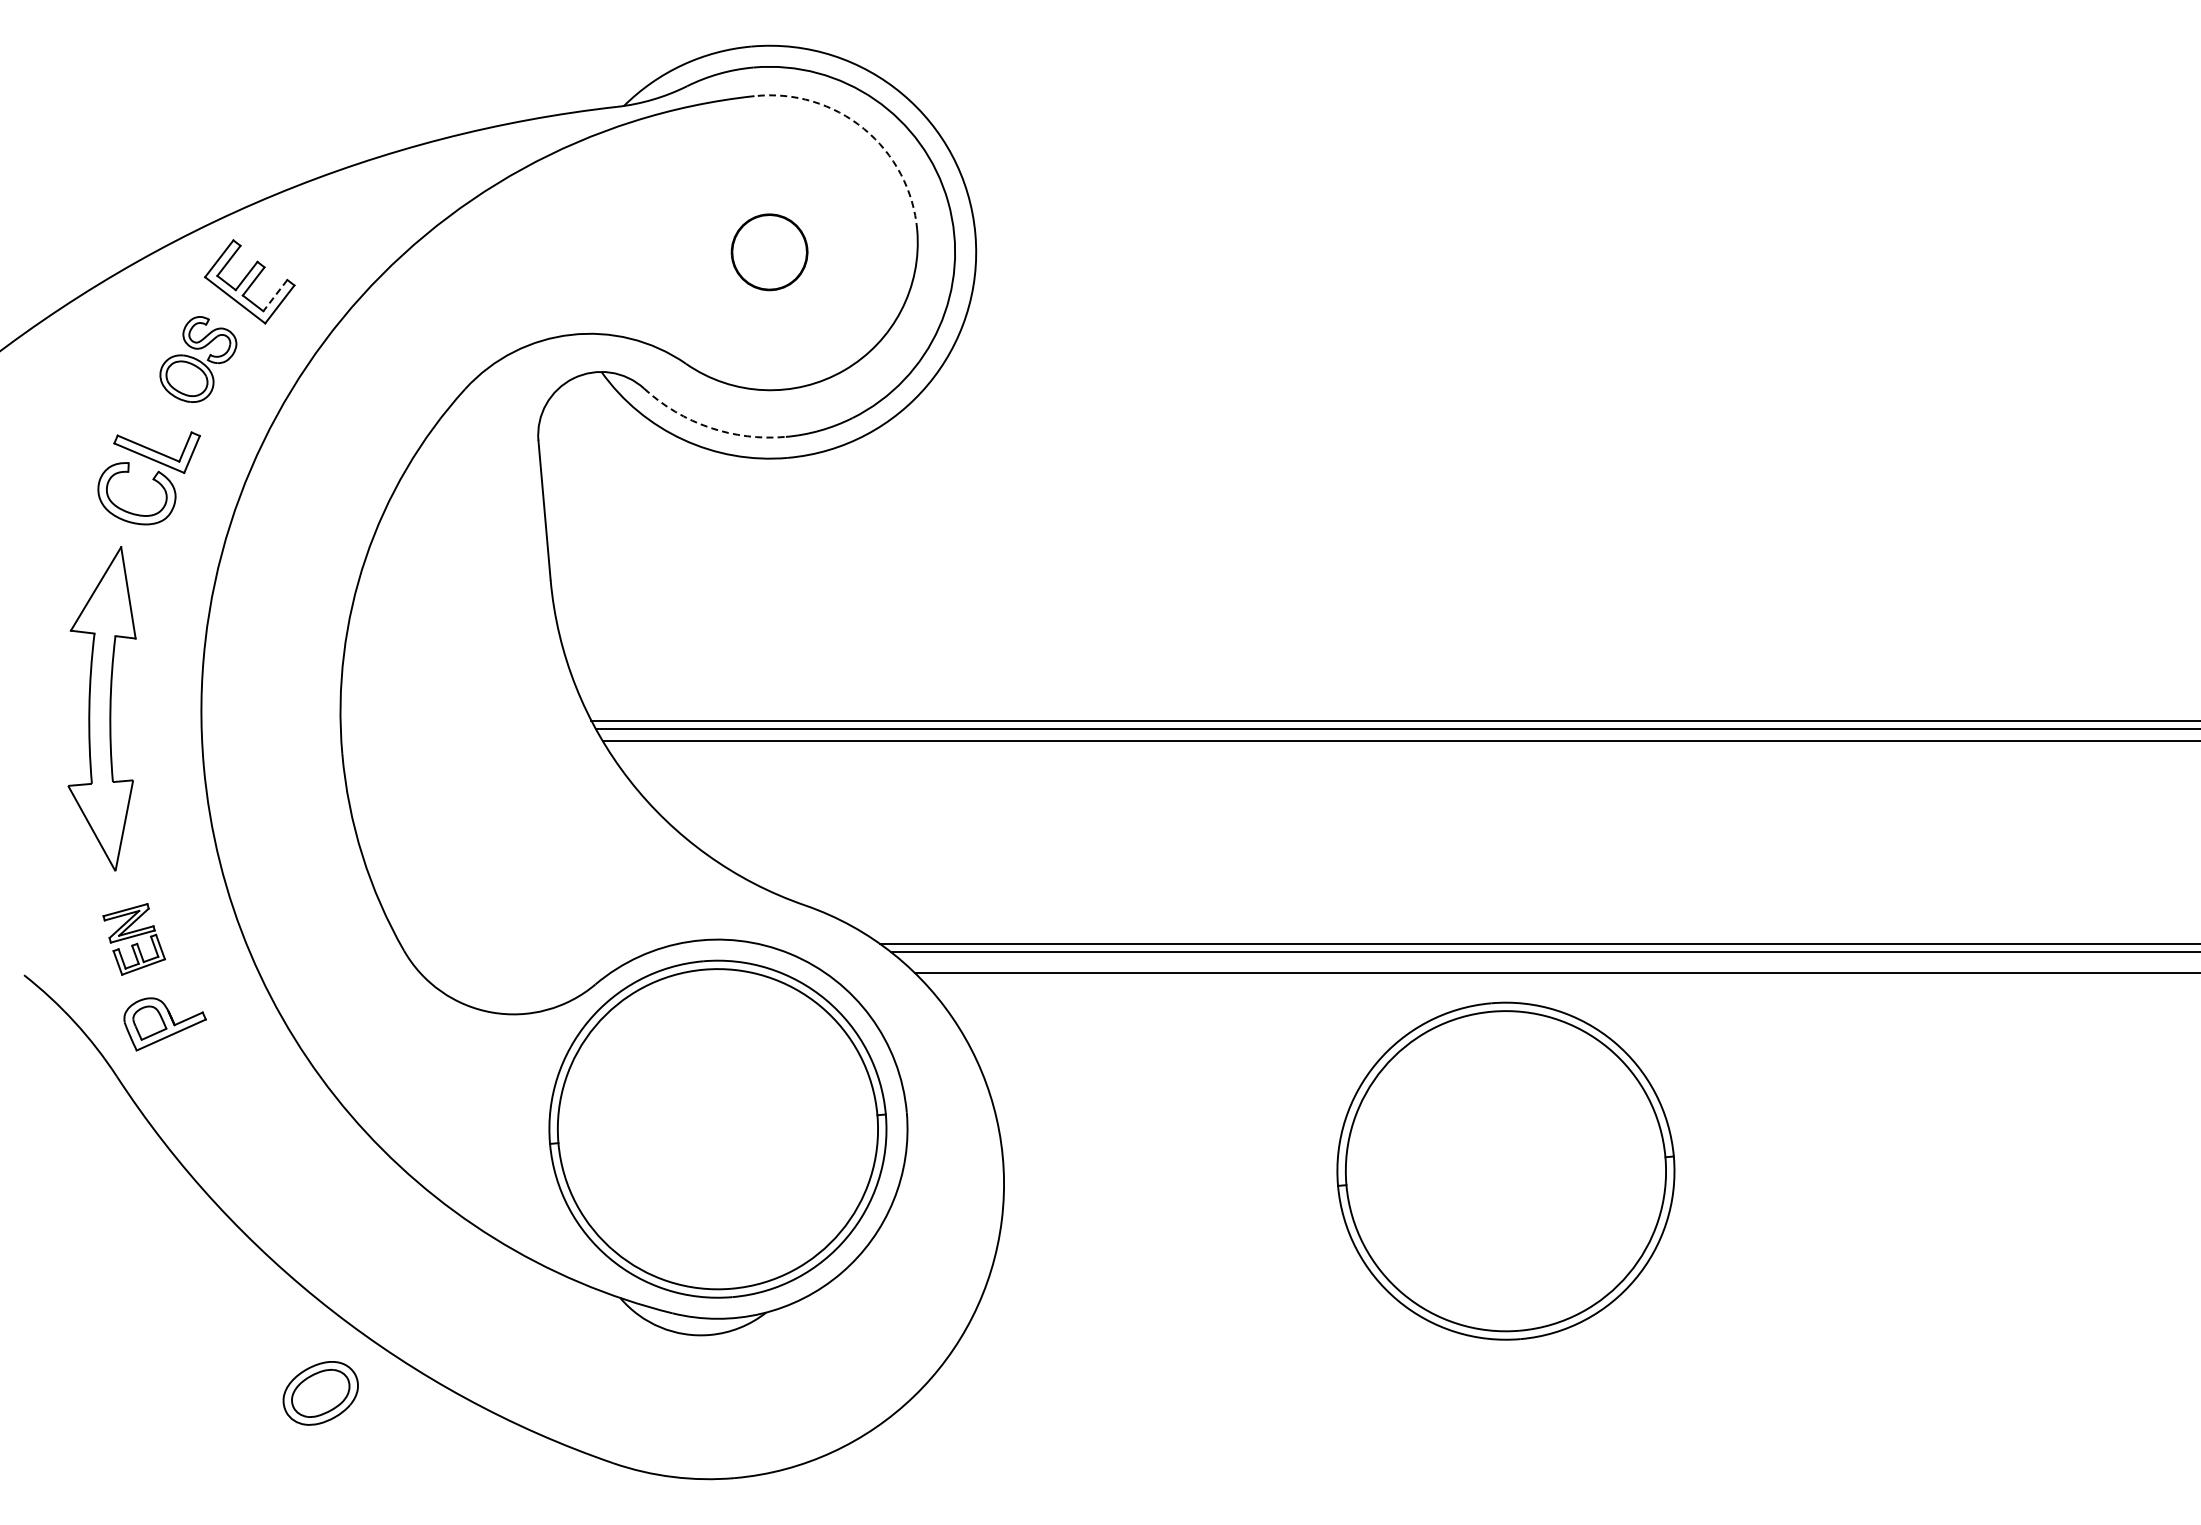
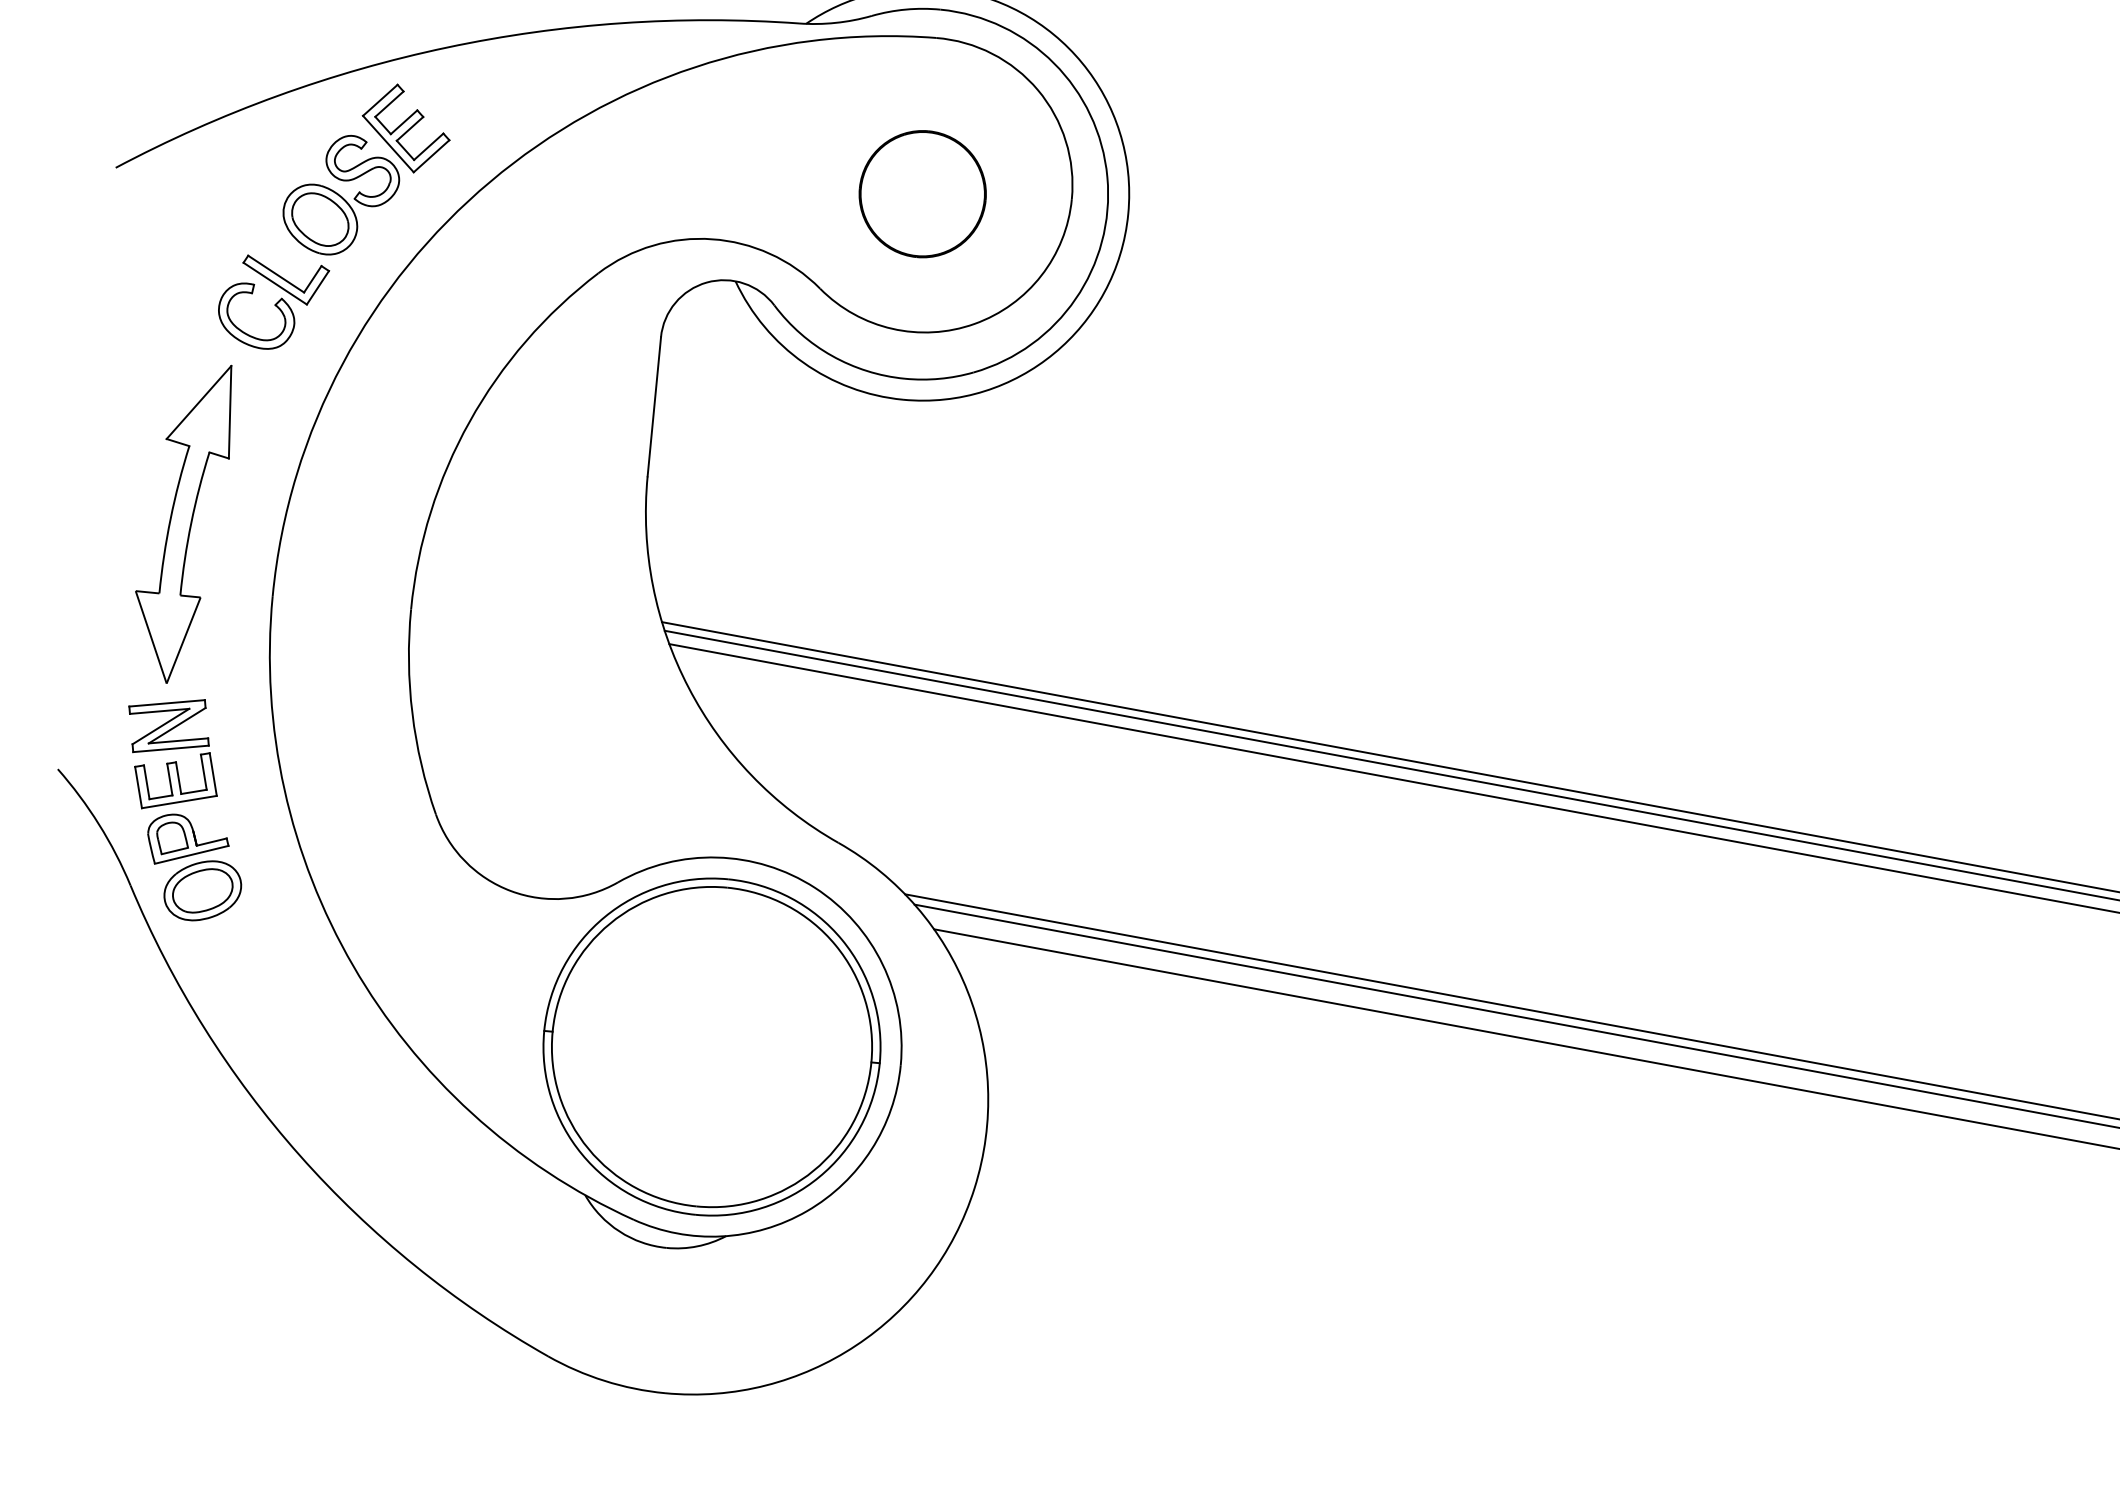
arc: (863, 128) -> (1037, 89), dashed -> solid
part: (769, 252) -> (922, 194), size x1.67
line: (275, 295) -> (428, 146), dashed -> solid
part: (198, 359) -> (341, 195), size x1.43
arc: (709, 427) -> (831, 355), dashed -> solid
part: (134, 939) -> (172, 754), size x1.67
part: (1505, 1170) -> (1478, 1231), removed
part: (320, 1393) -> (202, 890), moved

